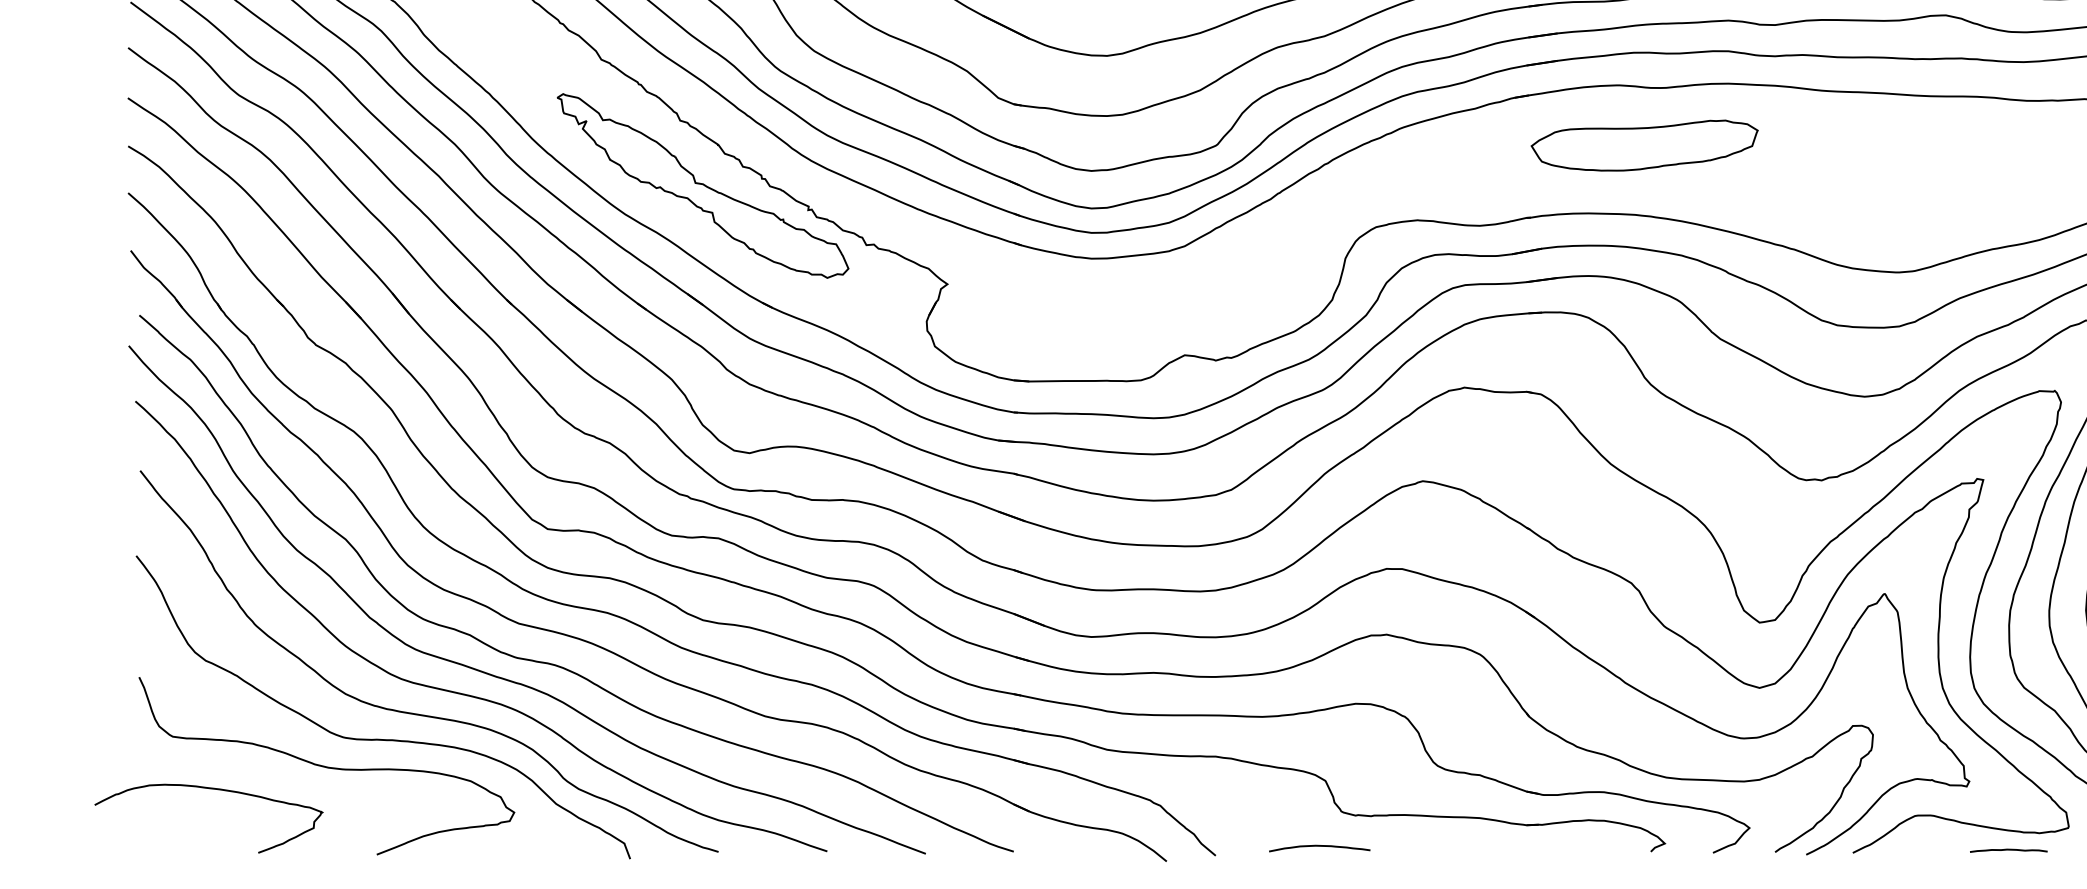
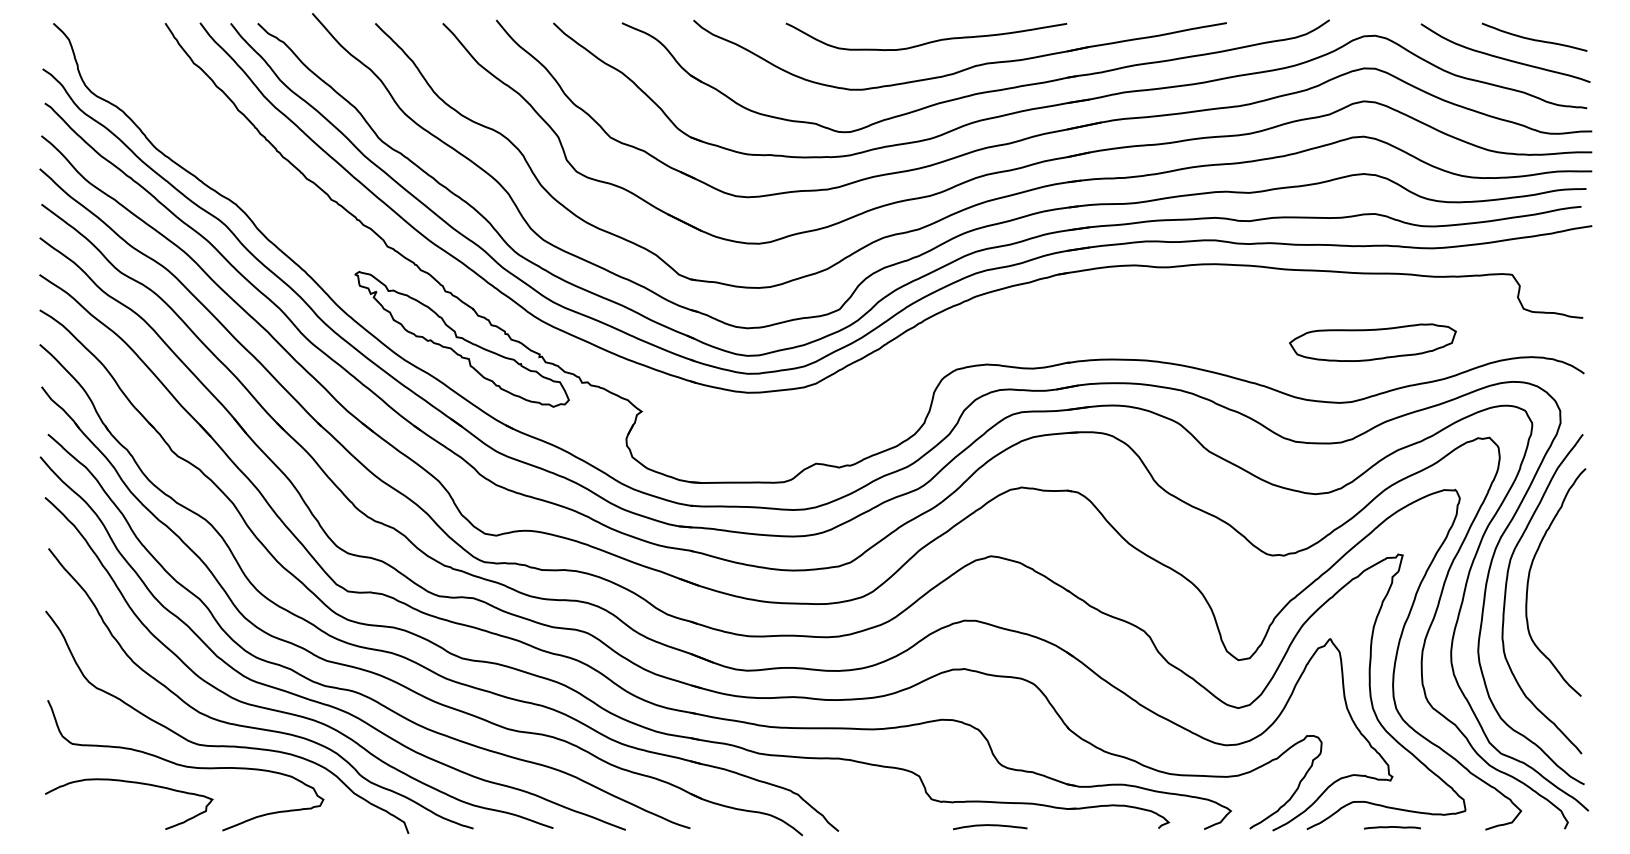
part: (1644, 145) -> (1372, 342), moved
curve: (213, 790) -> (132, 783), moved
curve: (1320, 847) -> (990, 826), moved
line: (2008, 850) -> (1392, 827), moved

